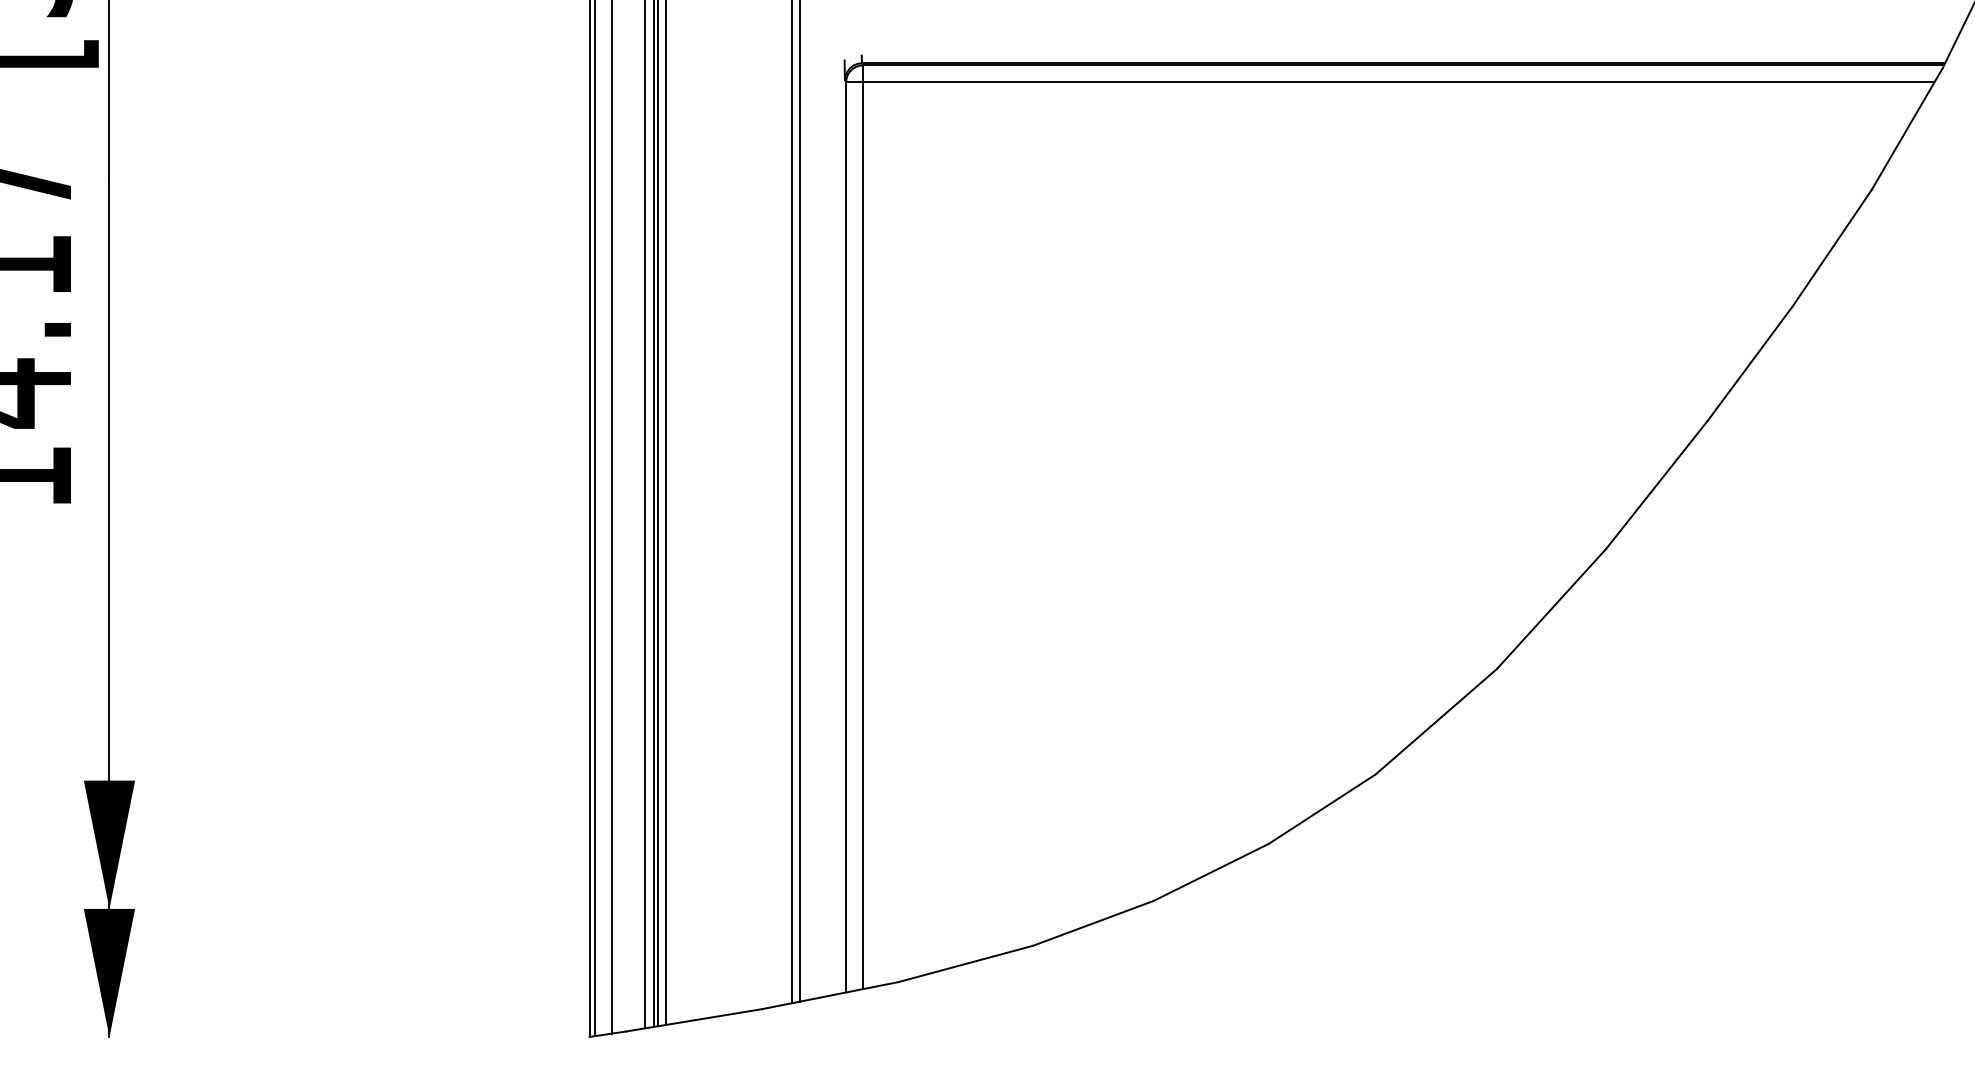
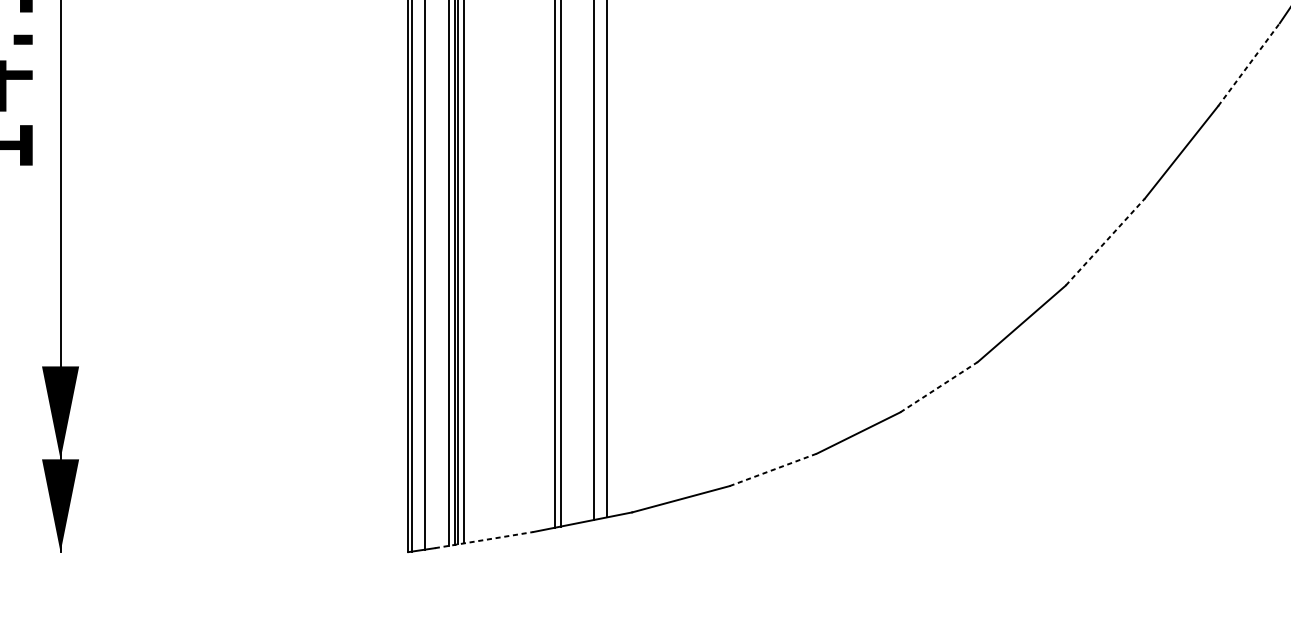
line: (1750, 363) -> (1249, 64), solid -> dashed
line: (1551, 608) -> (1105, 241), solid -> dashed
line: (1321, 809) -> (938, 387), solid -> dashed
line: (1093, 923) -> (773, 469), solid -> dashed
line: (694, 1020) -> (484, 540), solid -> dashed

